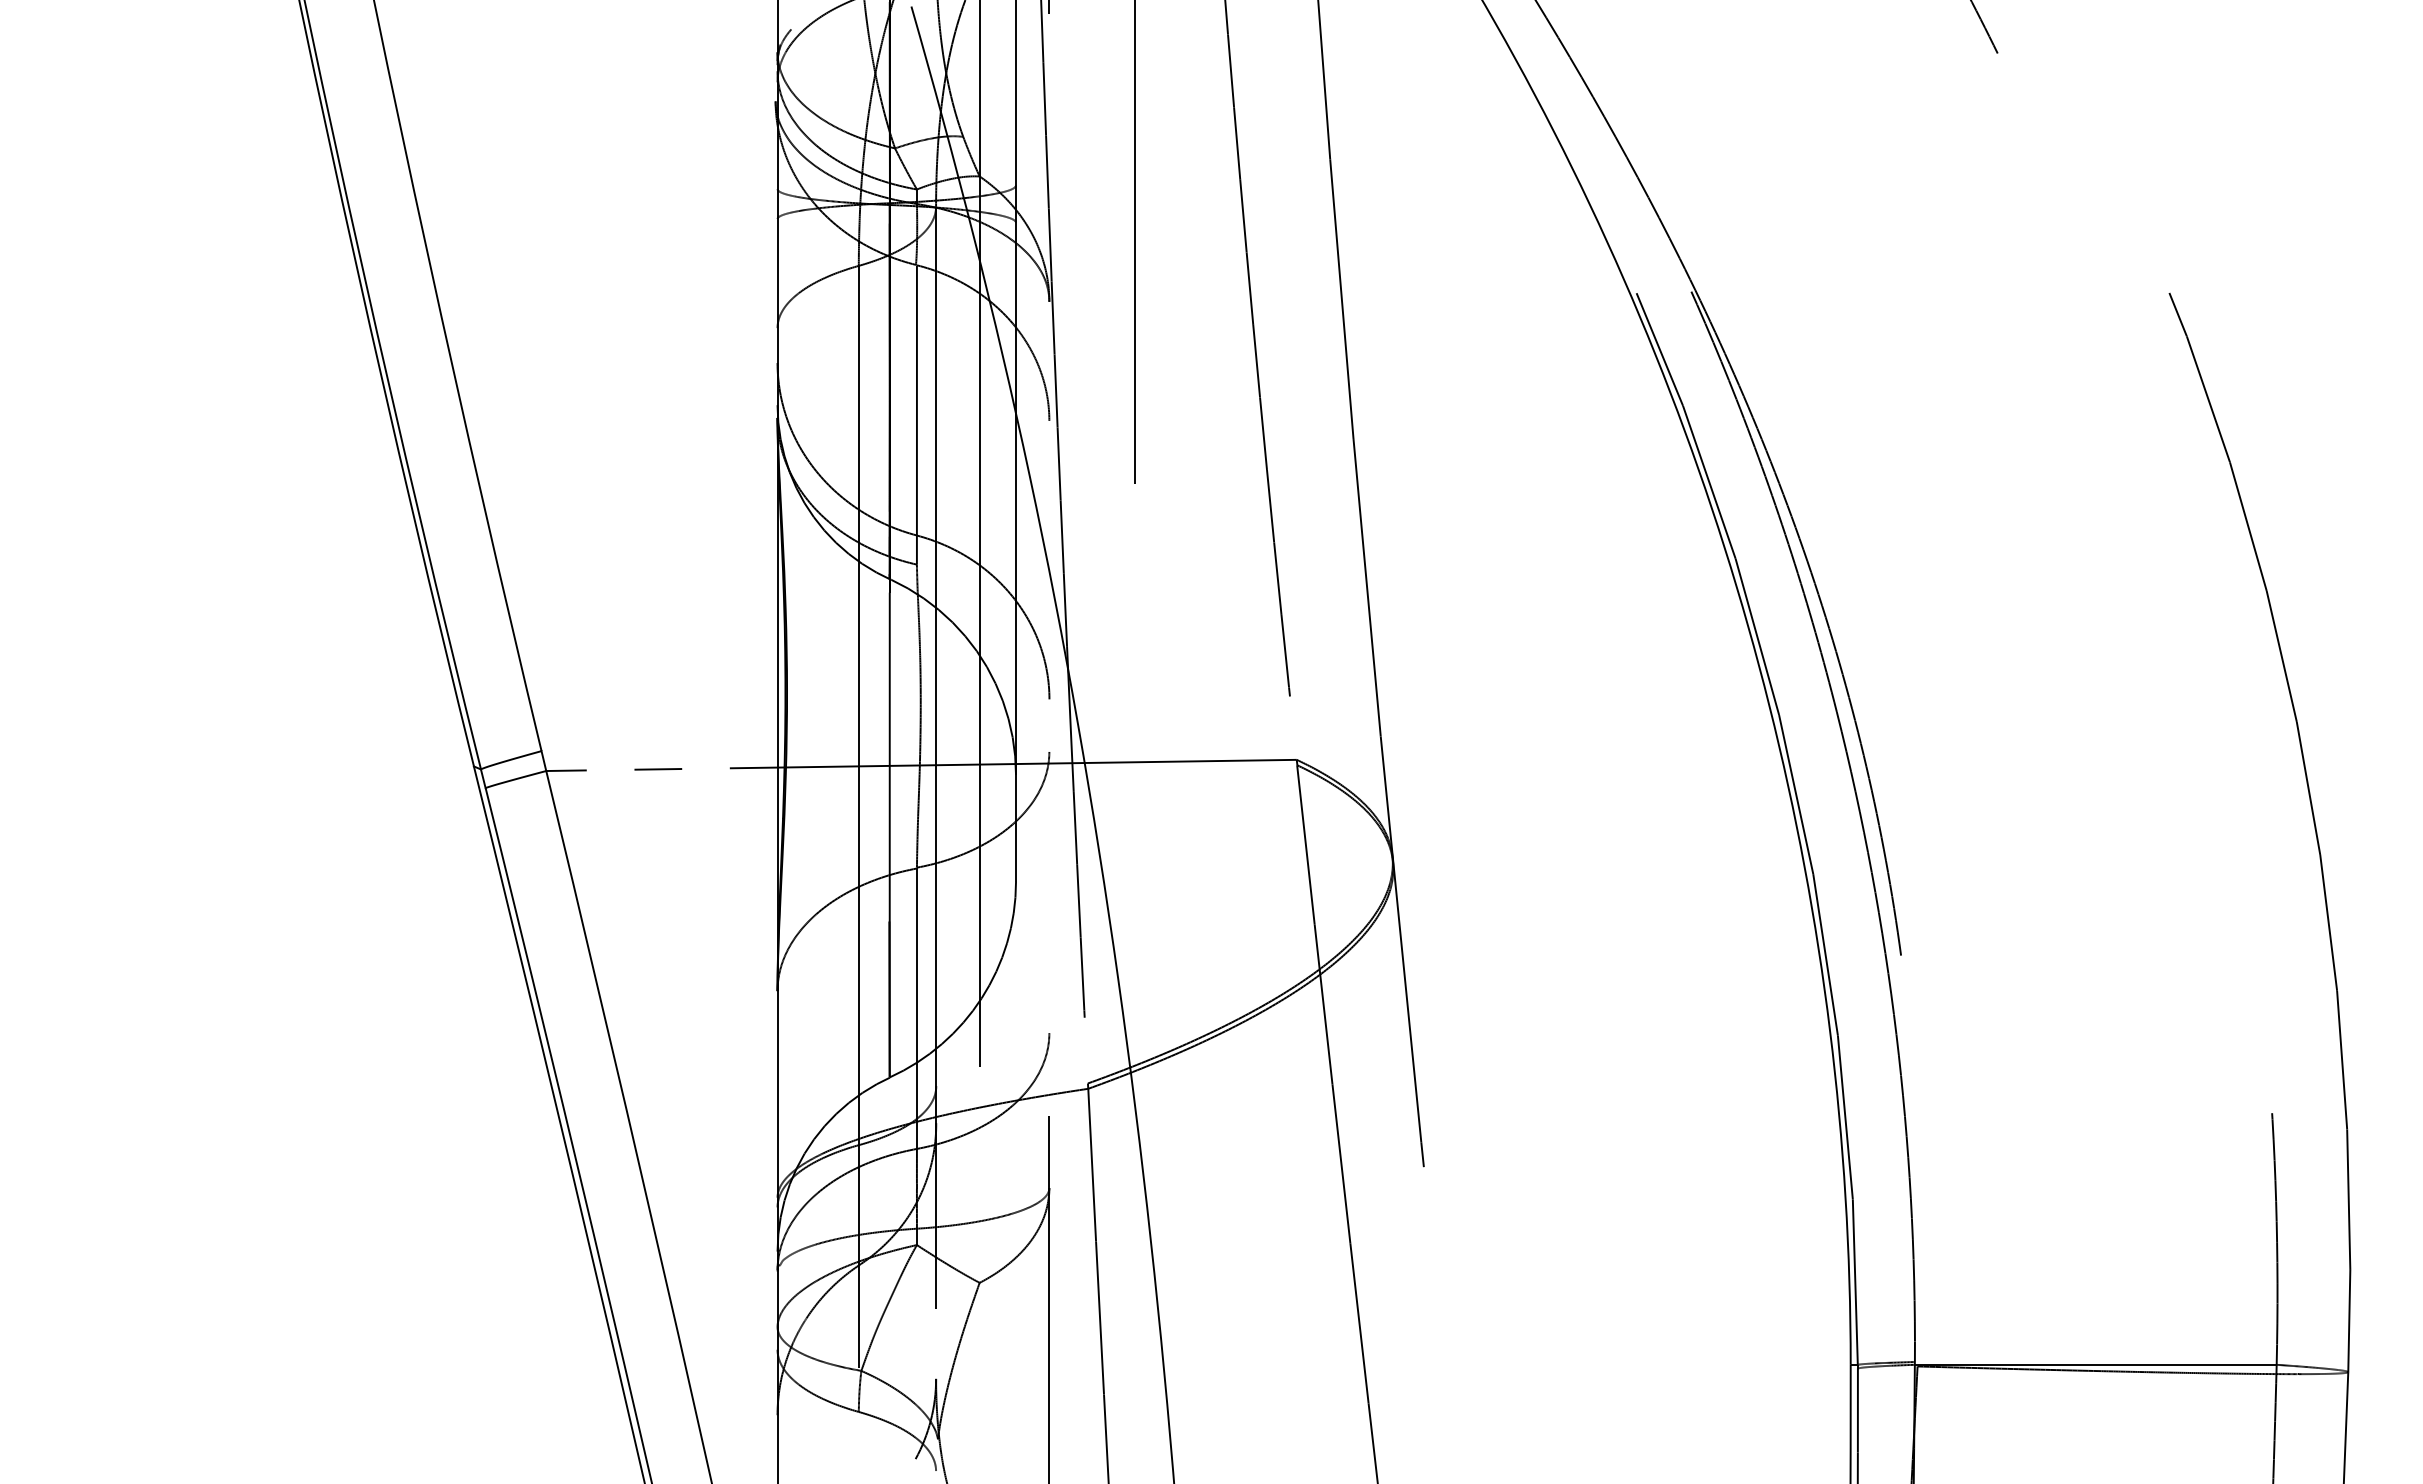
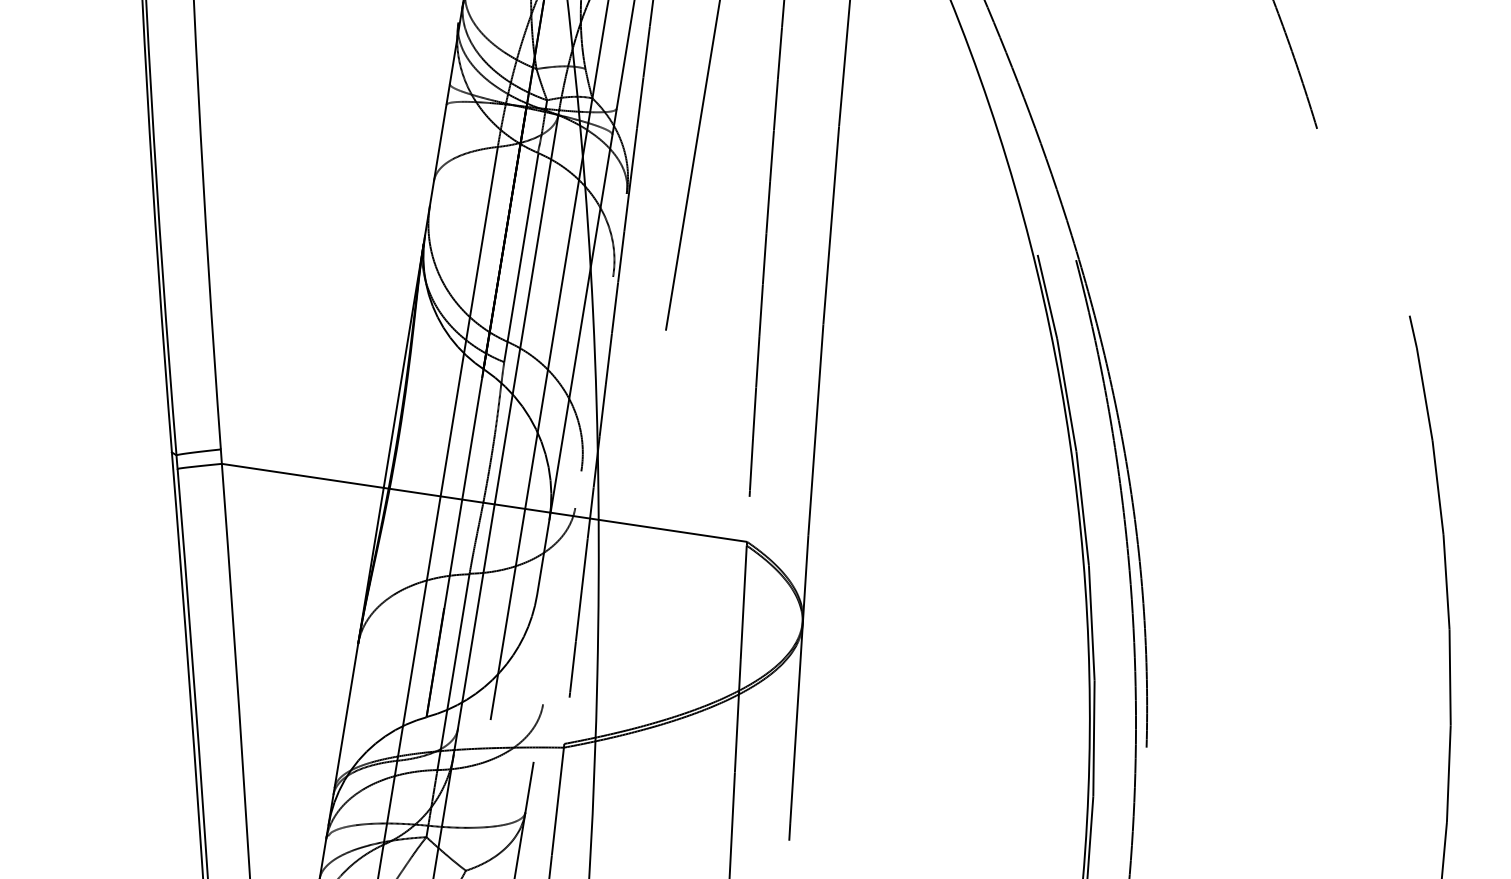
line: (661, 769) -> (302, 475), dashed -> solid

